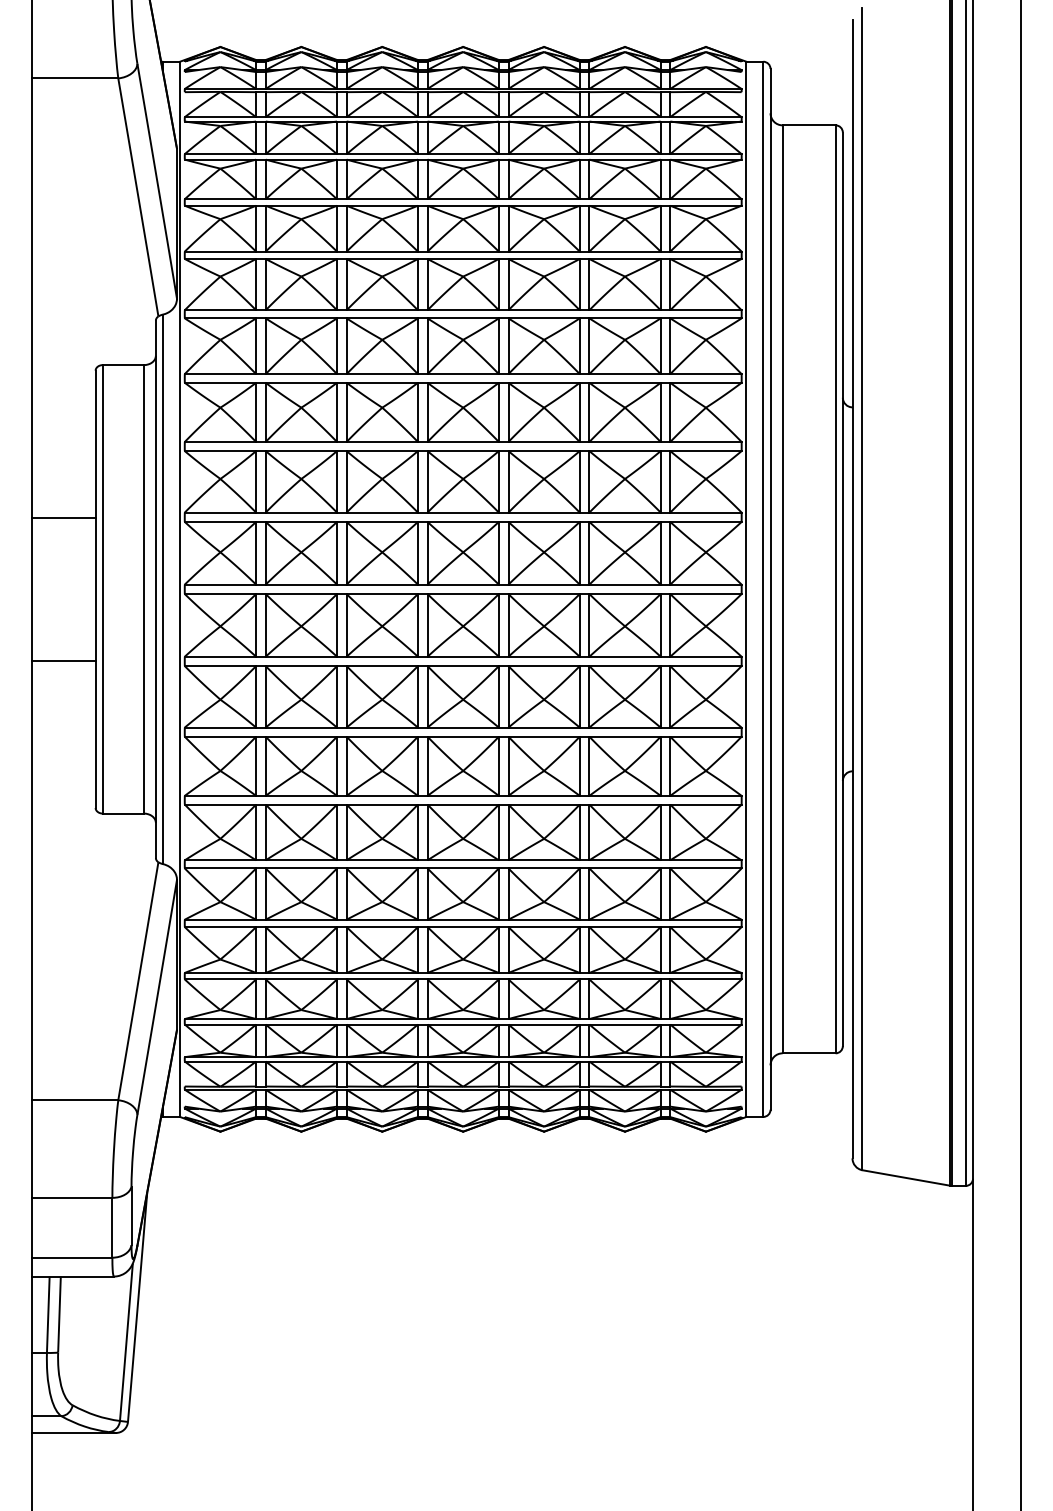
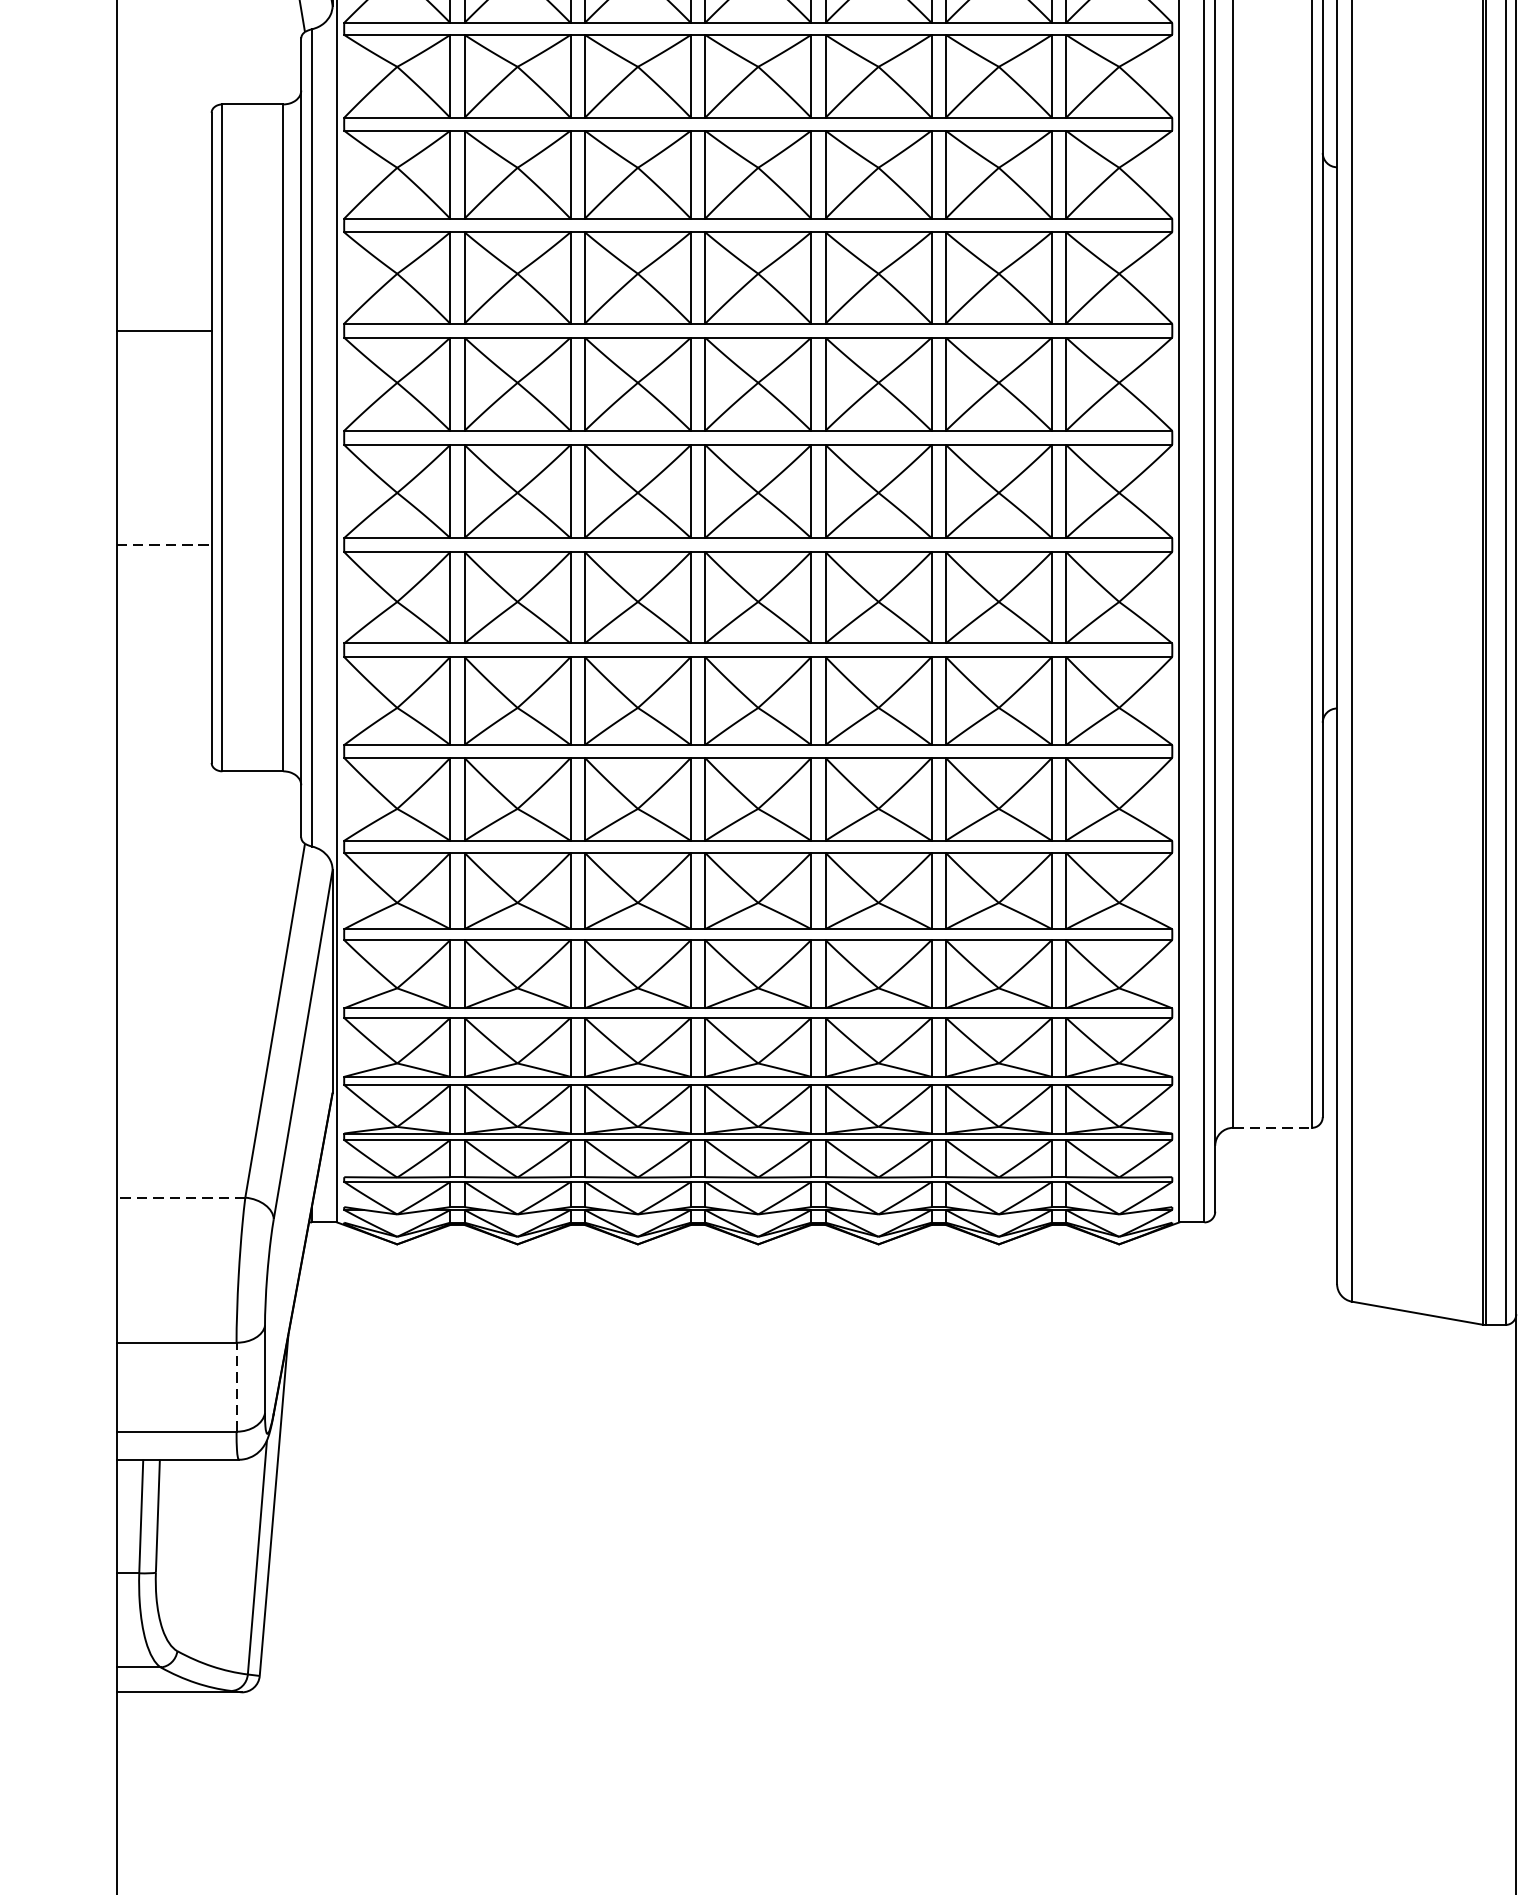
line: (63, 661) -> (163, 545), solid -> dashed
line: (809, 1053) -> (1273, 1128), solid -> dashed
line: (74, 1100) -> (180, 1197), solid -> dashed
line: (112, 1227) -> (236, 1386), solid -> dashed

